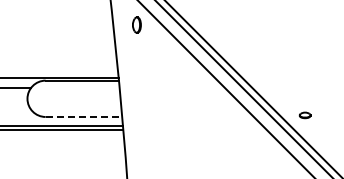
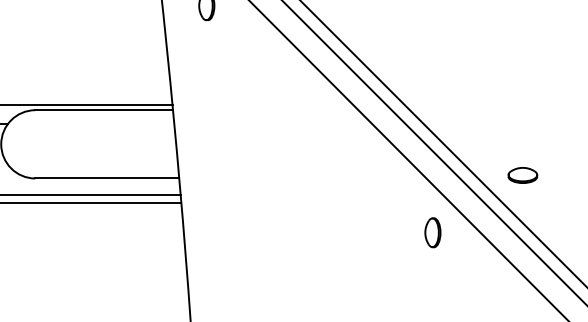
part: (304, 115) -> (521, 175), size x1.43
line: (84, 116) -> (108, 177), dashed -> solid
part: (257, 145) -> (433, 232), added

